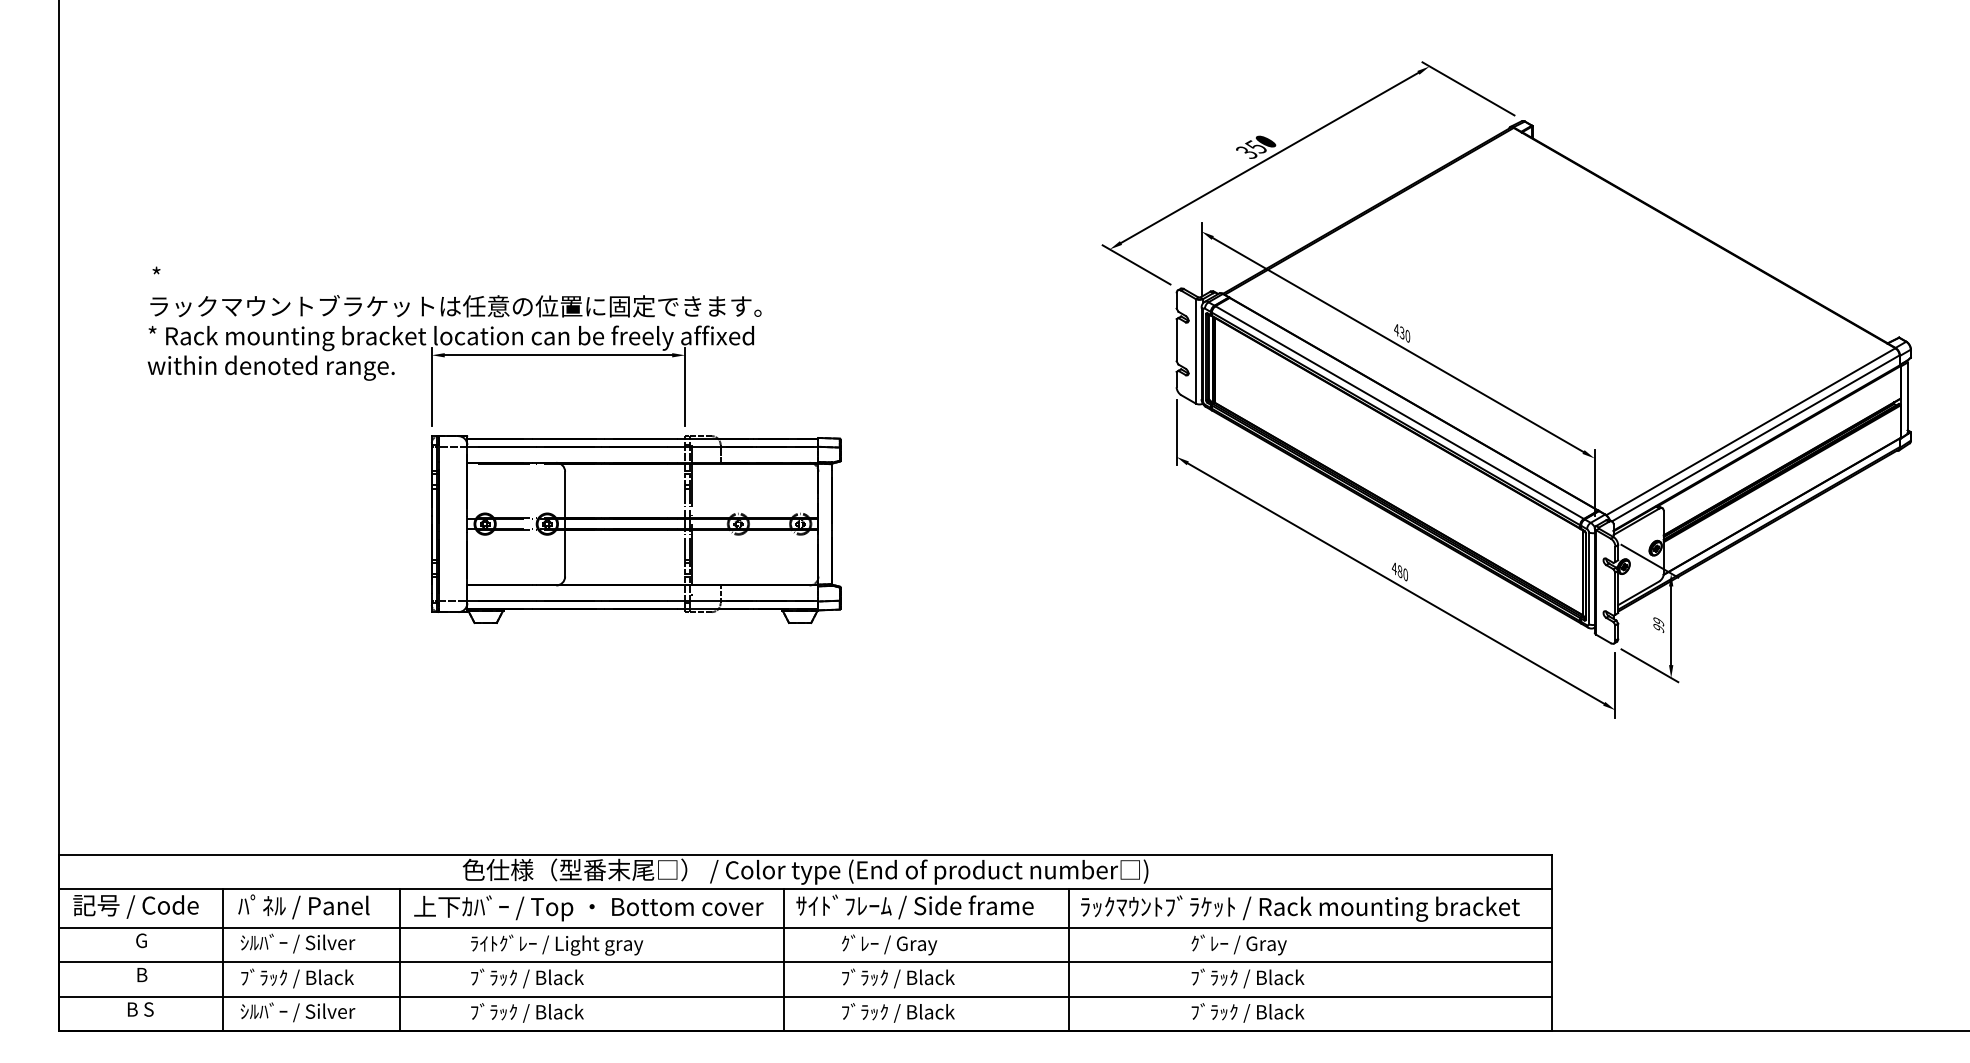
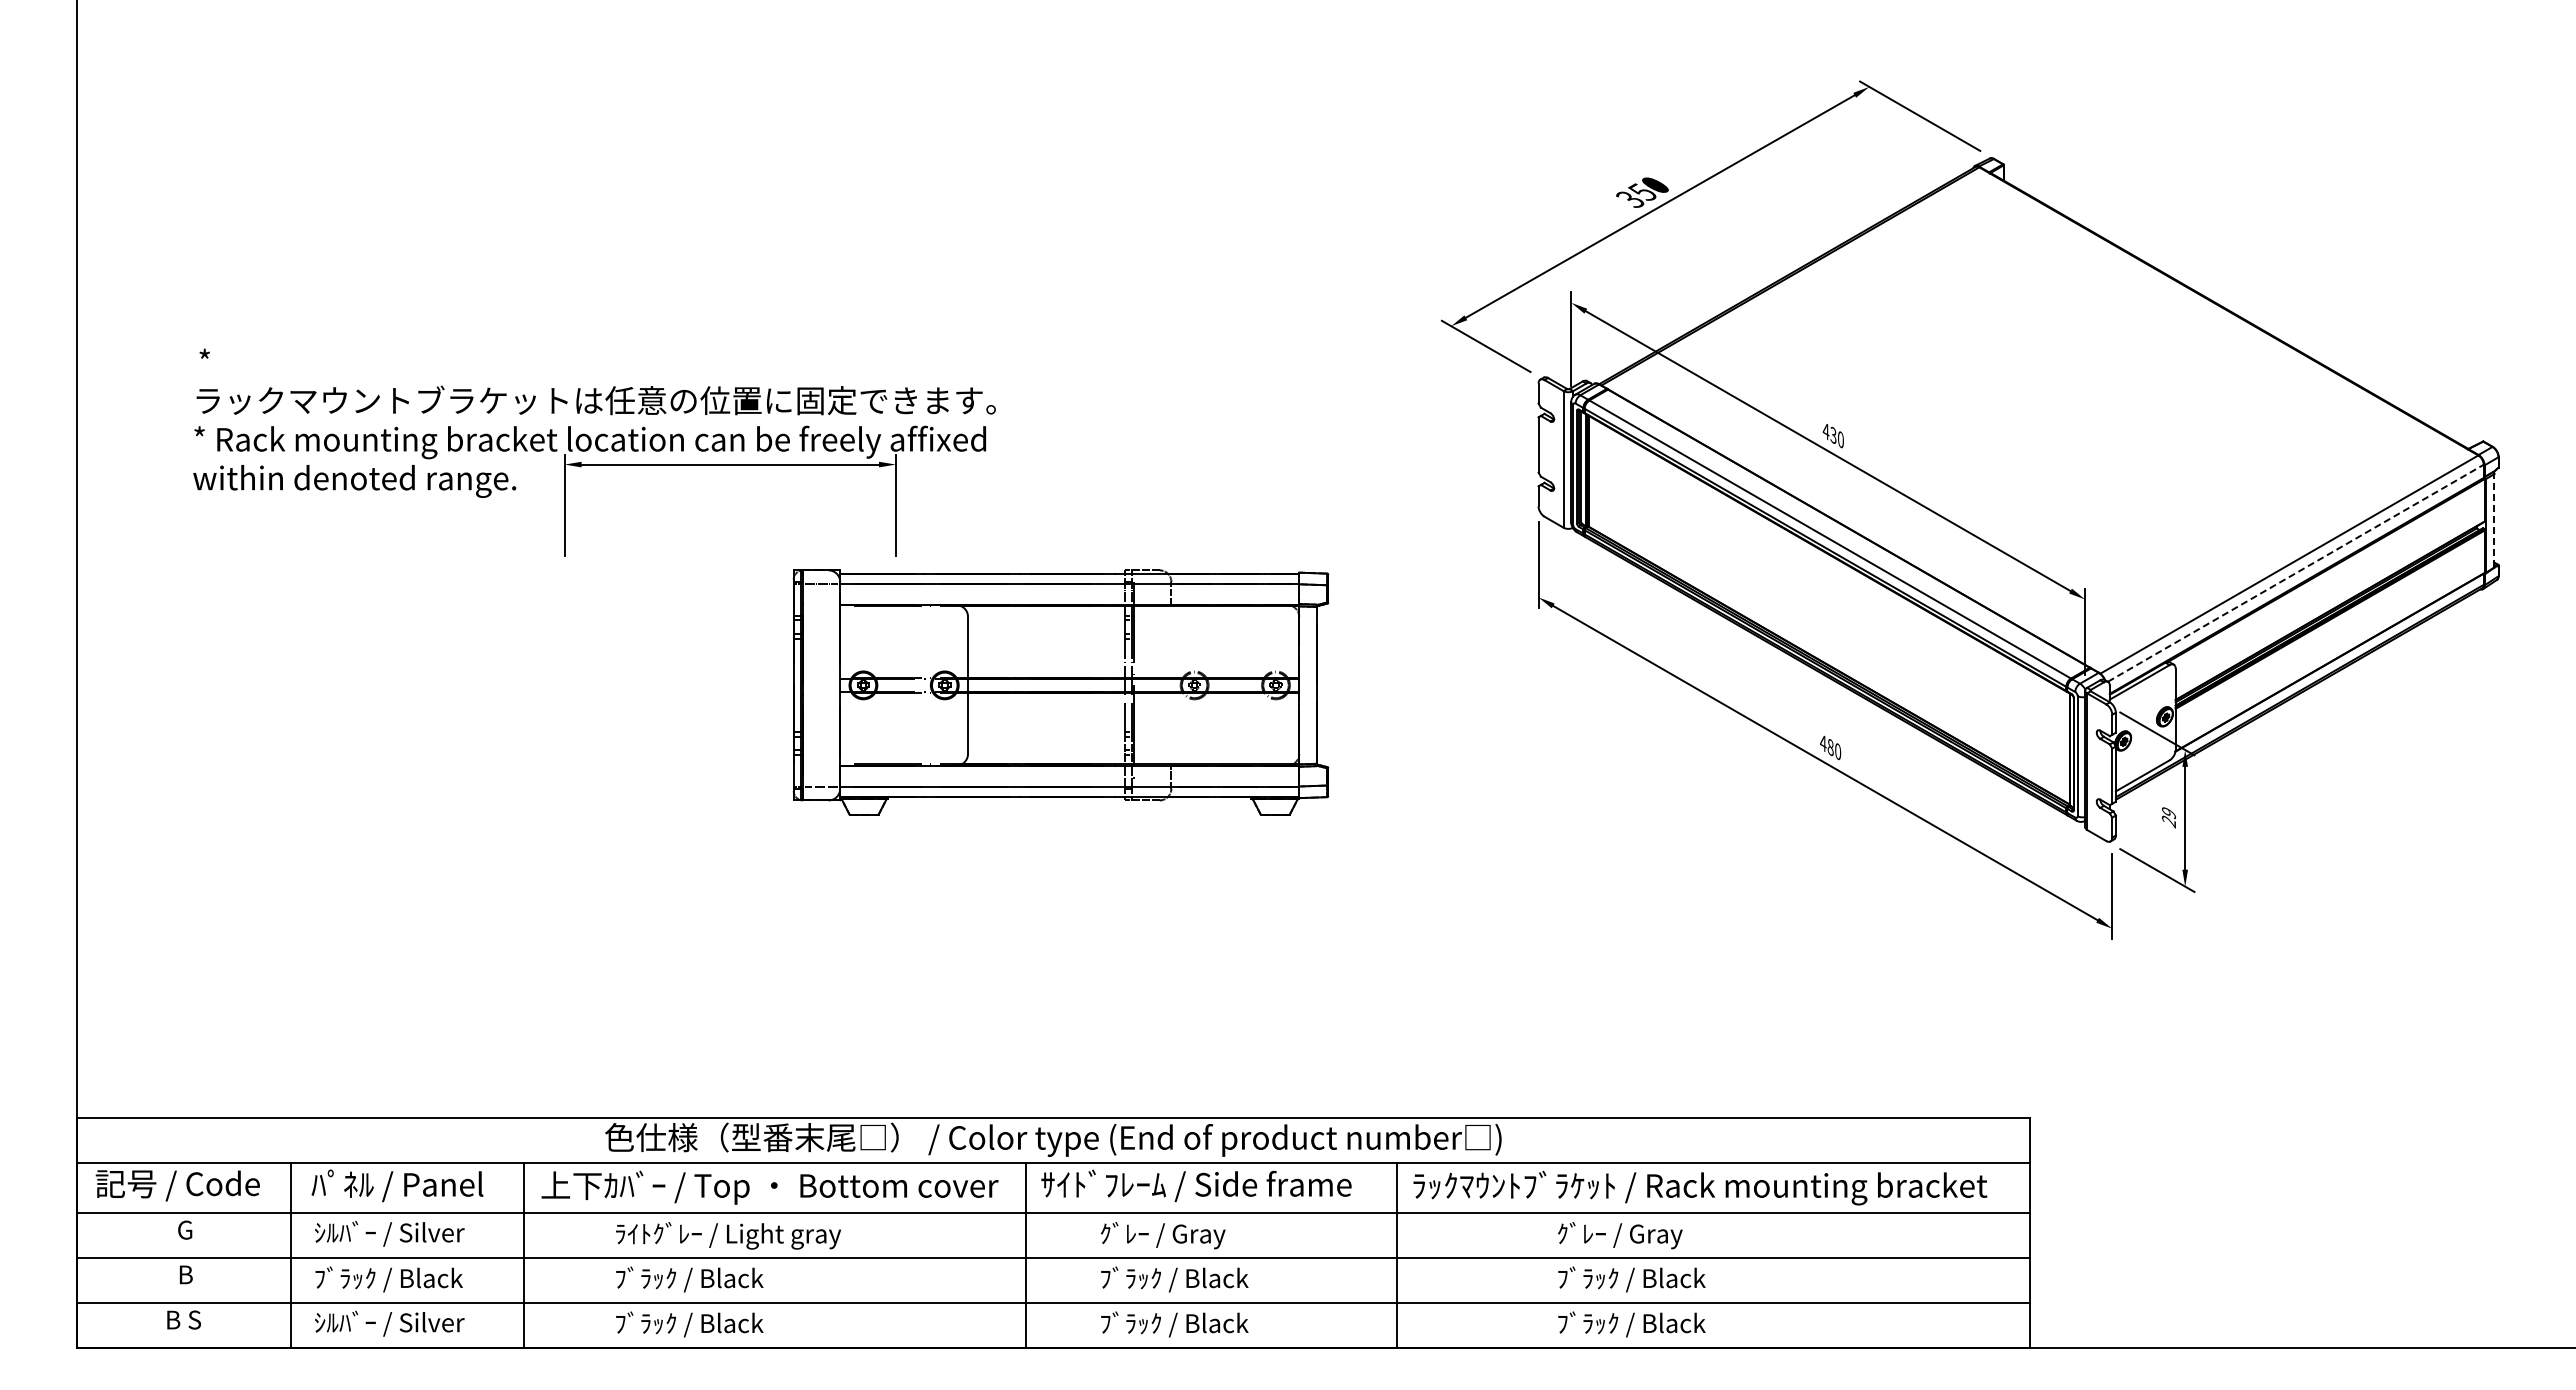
line: (1907, 398) -> (2494, 520), solid -> dashed
line: (1755, 438) -> (2295, 573), solid -> dashed
part: (635, 529) -> (1060, 692), moved
text: (1659, 628) -> (2169, 821), 99 -> 29

